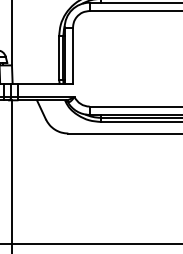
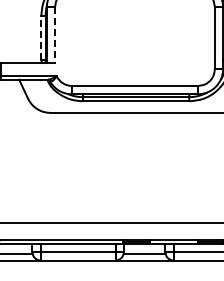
line: (73, 56) -> (55, 35), solid -> dashed
line: (59, 58) -> (41, 37), solid -> dashed

